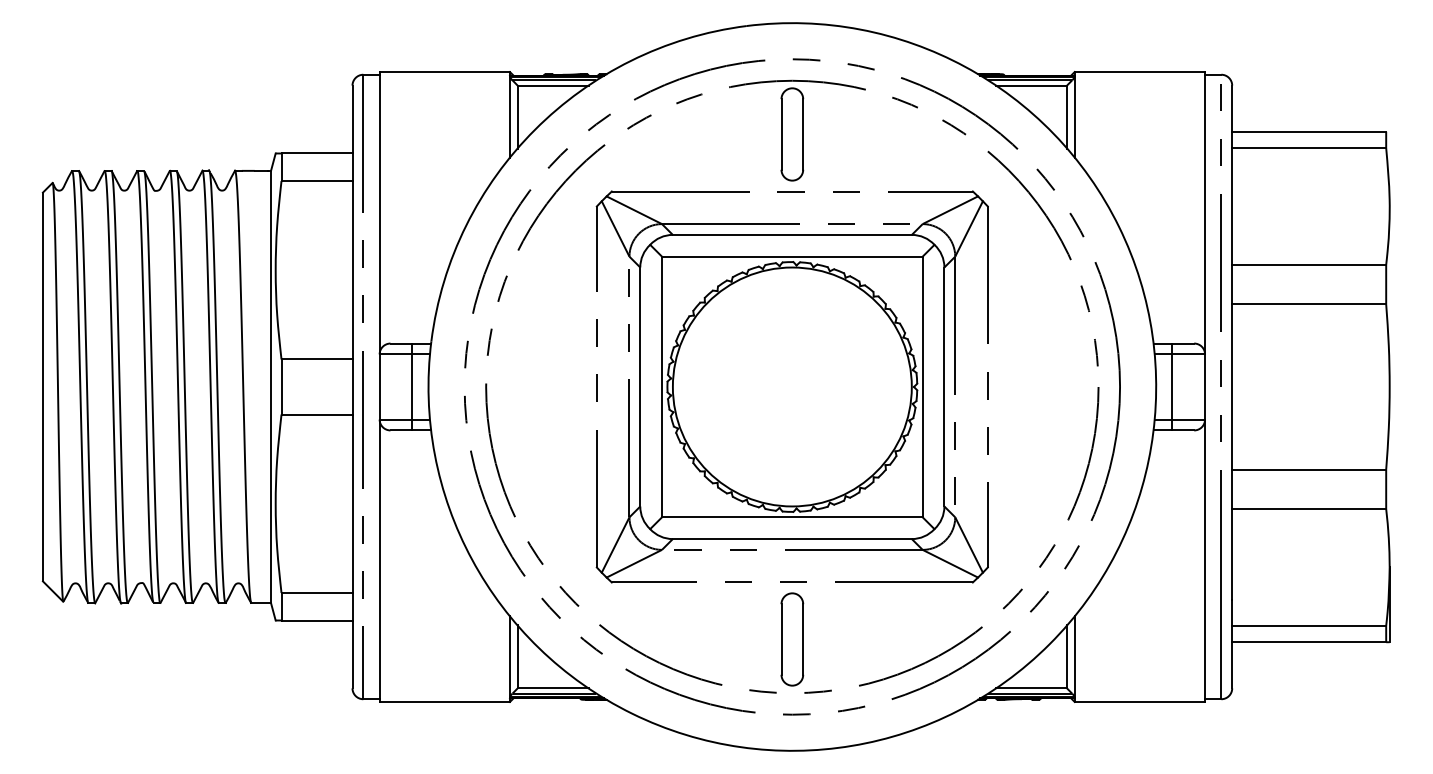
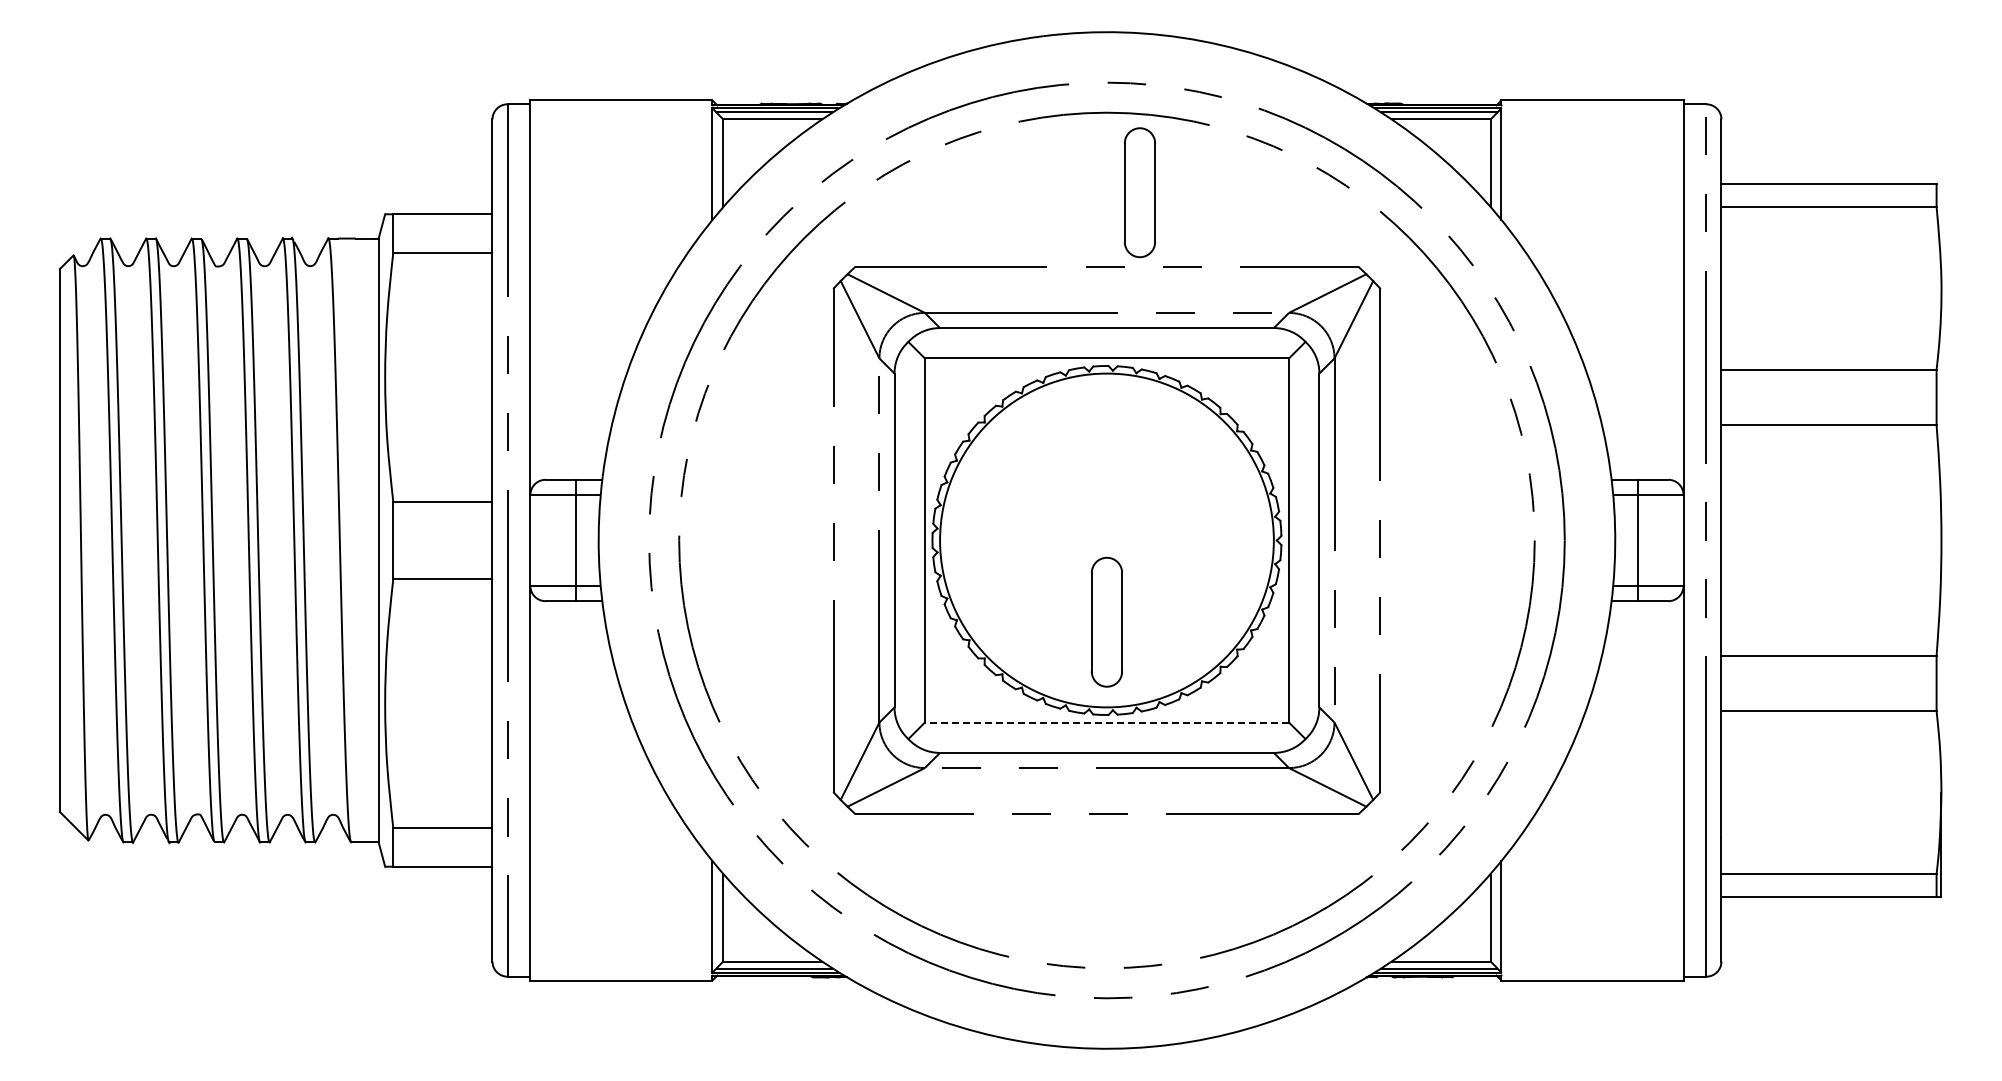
part: (792, 134) -> (1139, 192), moved
line: (792, 517) -> (1106, 722), solid -> dashed
part: (792, 638) -> (1106, 621), moved

